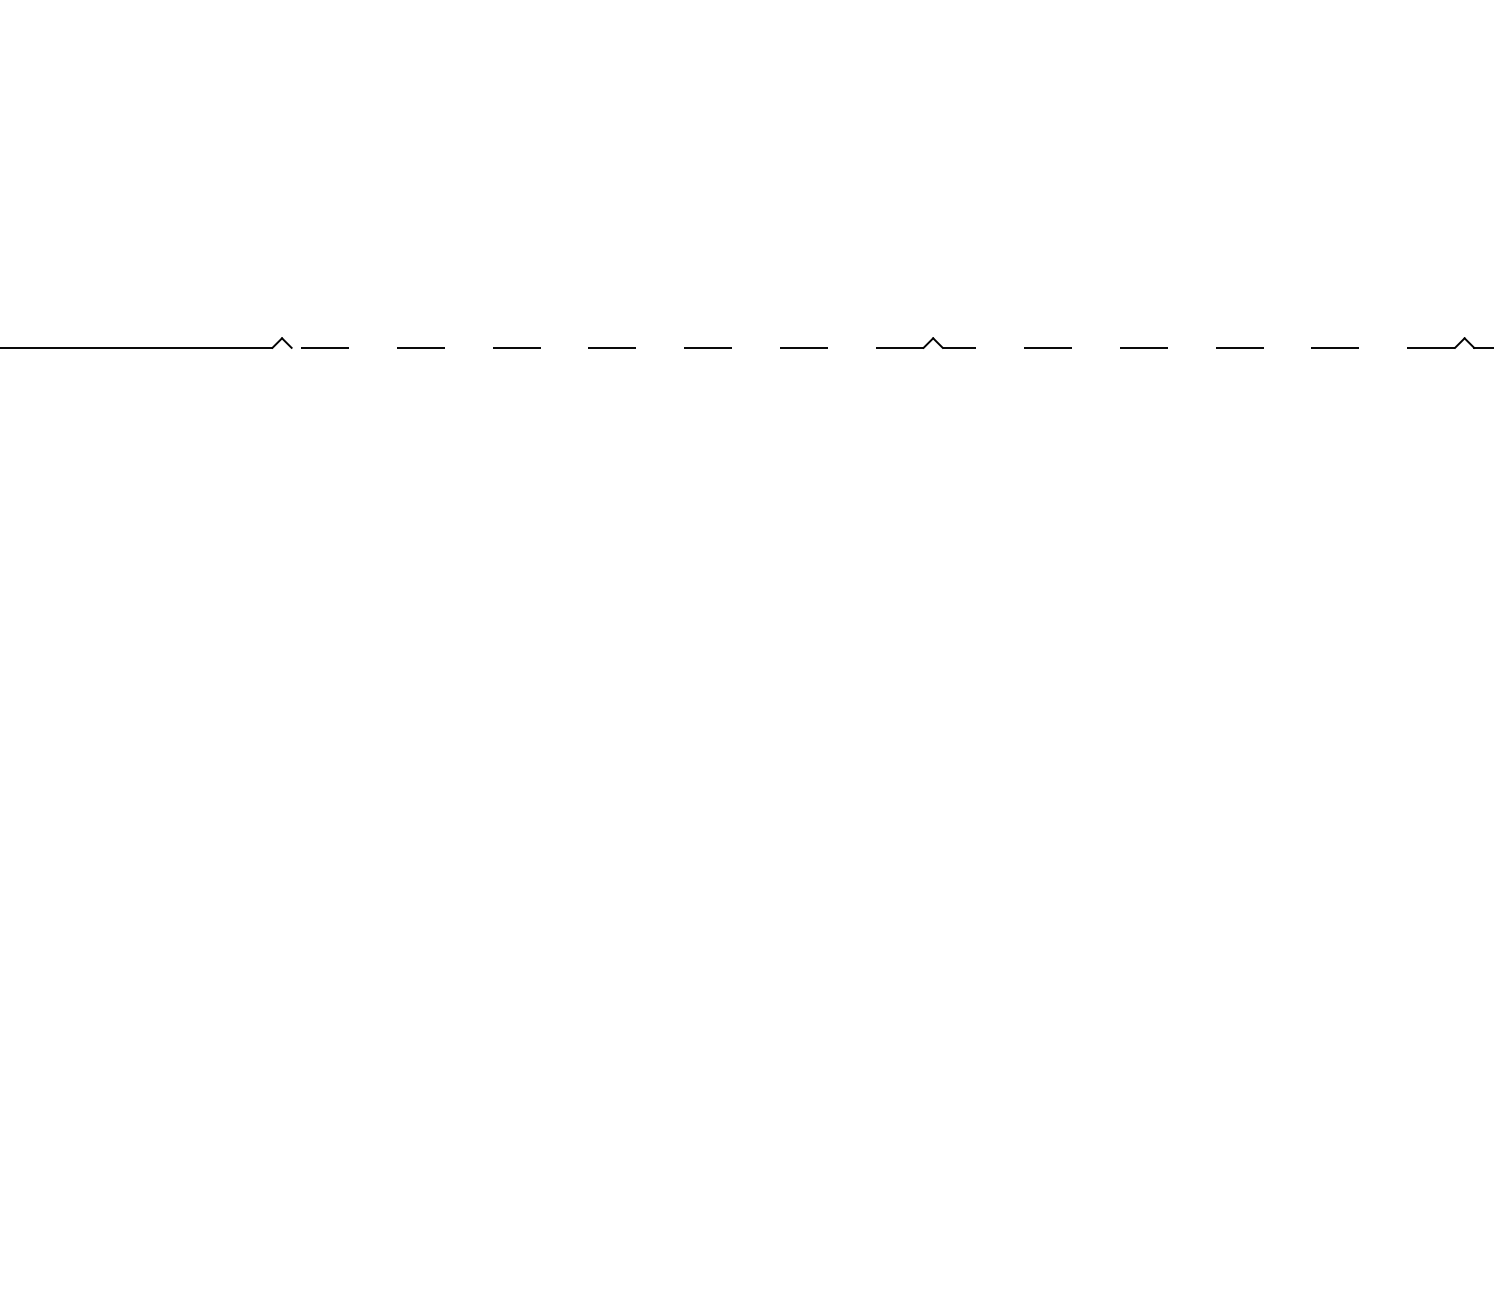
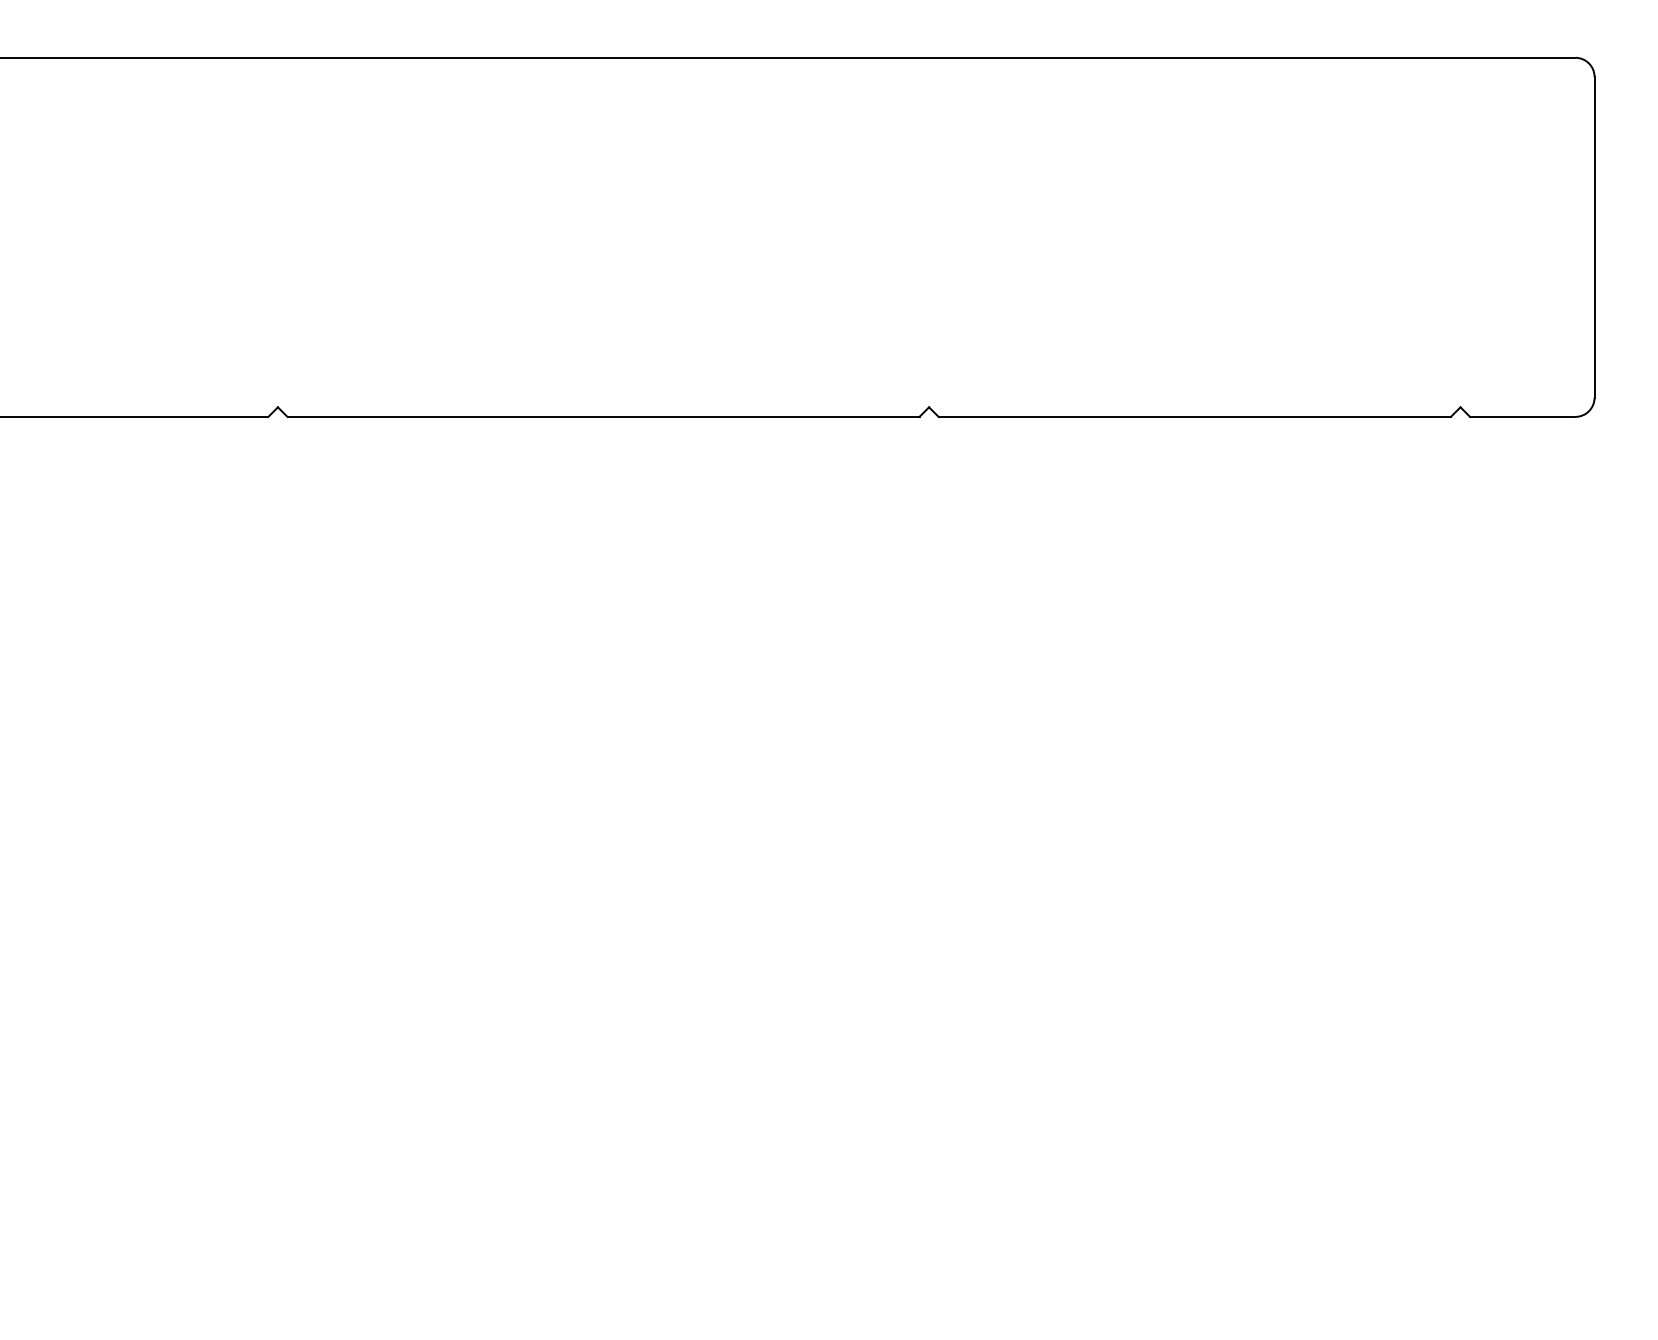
line: (607, 347) -> (603, 416), dashed -> solid
line: (1198, 347) -> (1194, 416), dashed -> solid

